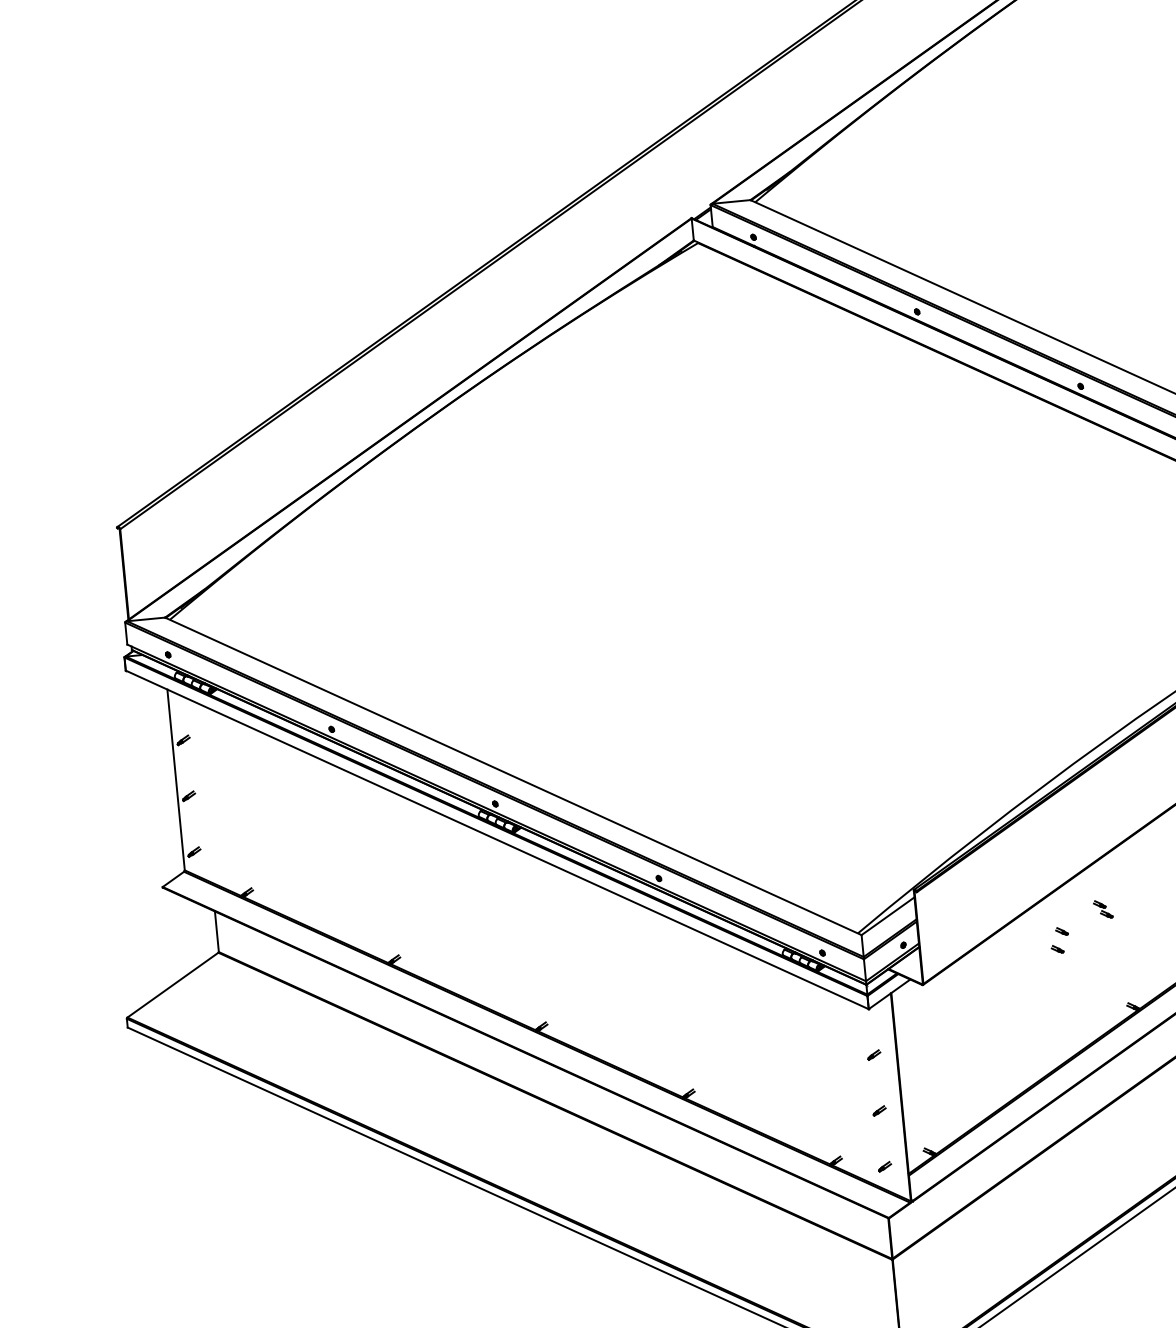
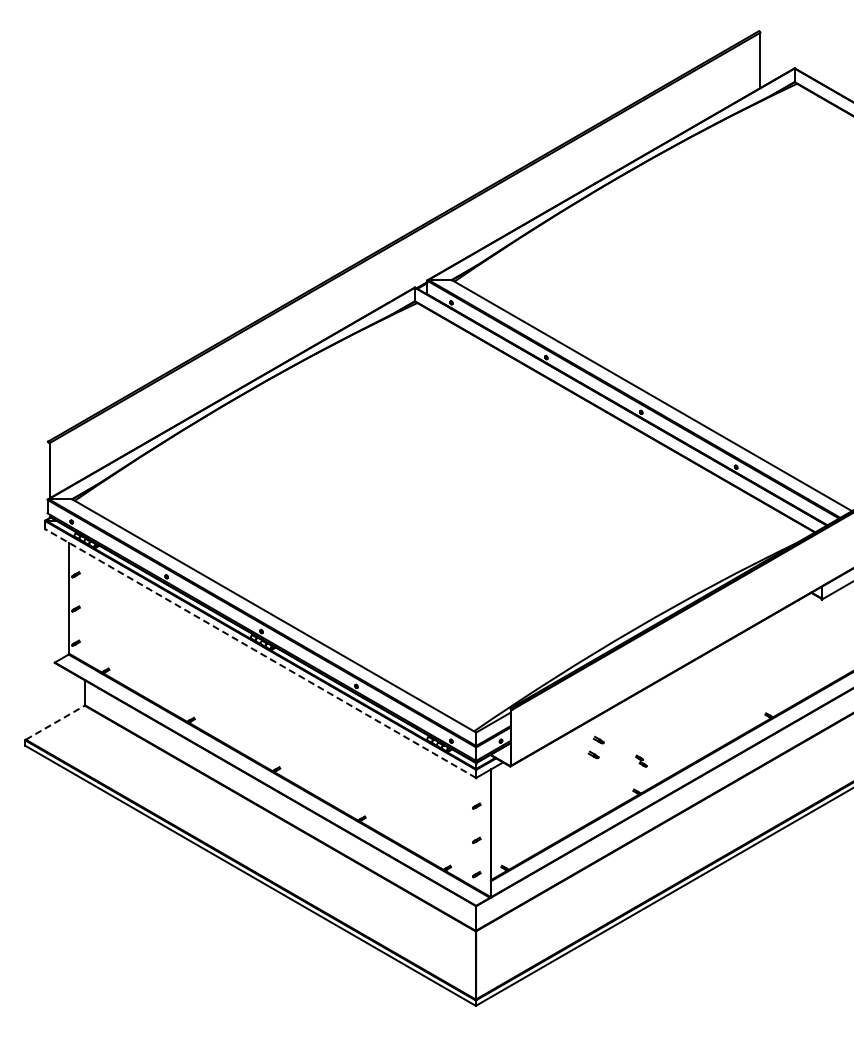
line: (497, 839) -> (260, 653), solid -> dashed
part: (1103, 908) -> (641, 760), moved
part: (1058, 939) -> (595, 746), size x1.4
line: (173, 984) -> (55, 722), solid -> dashed

